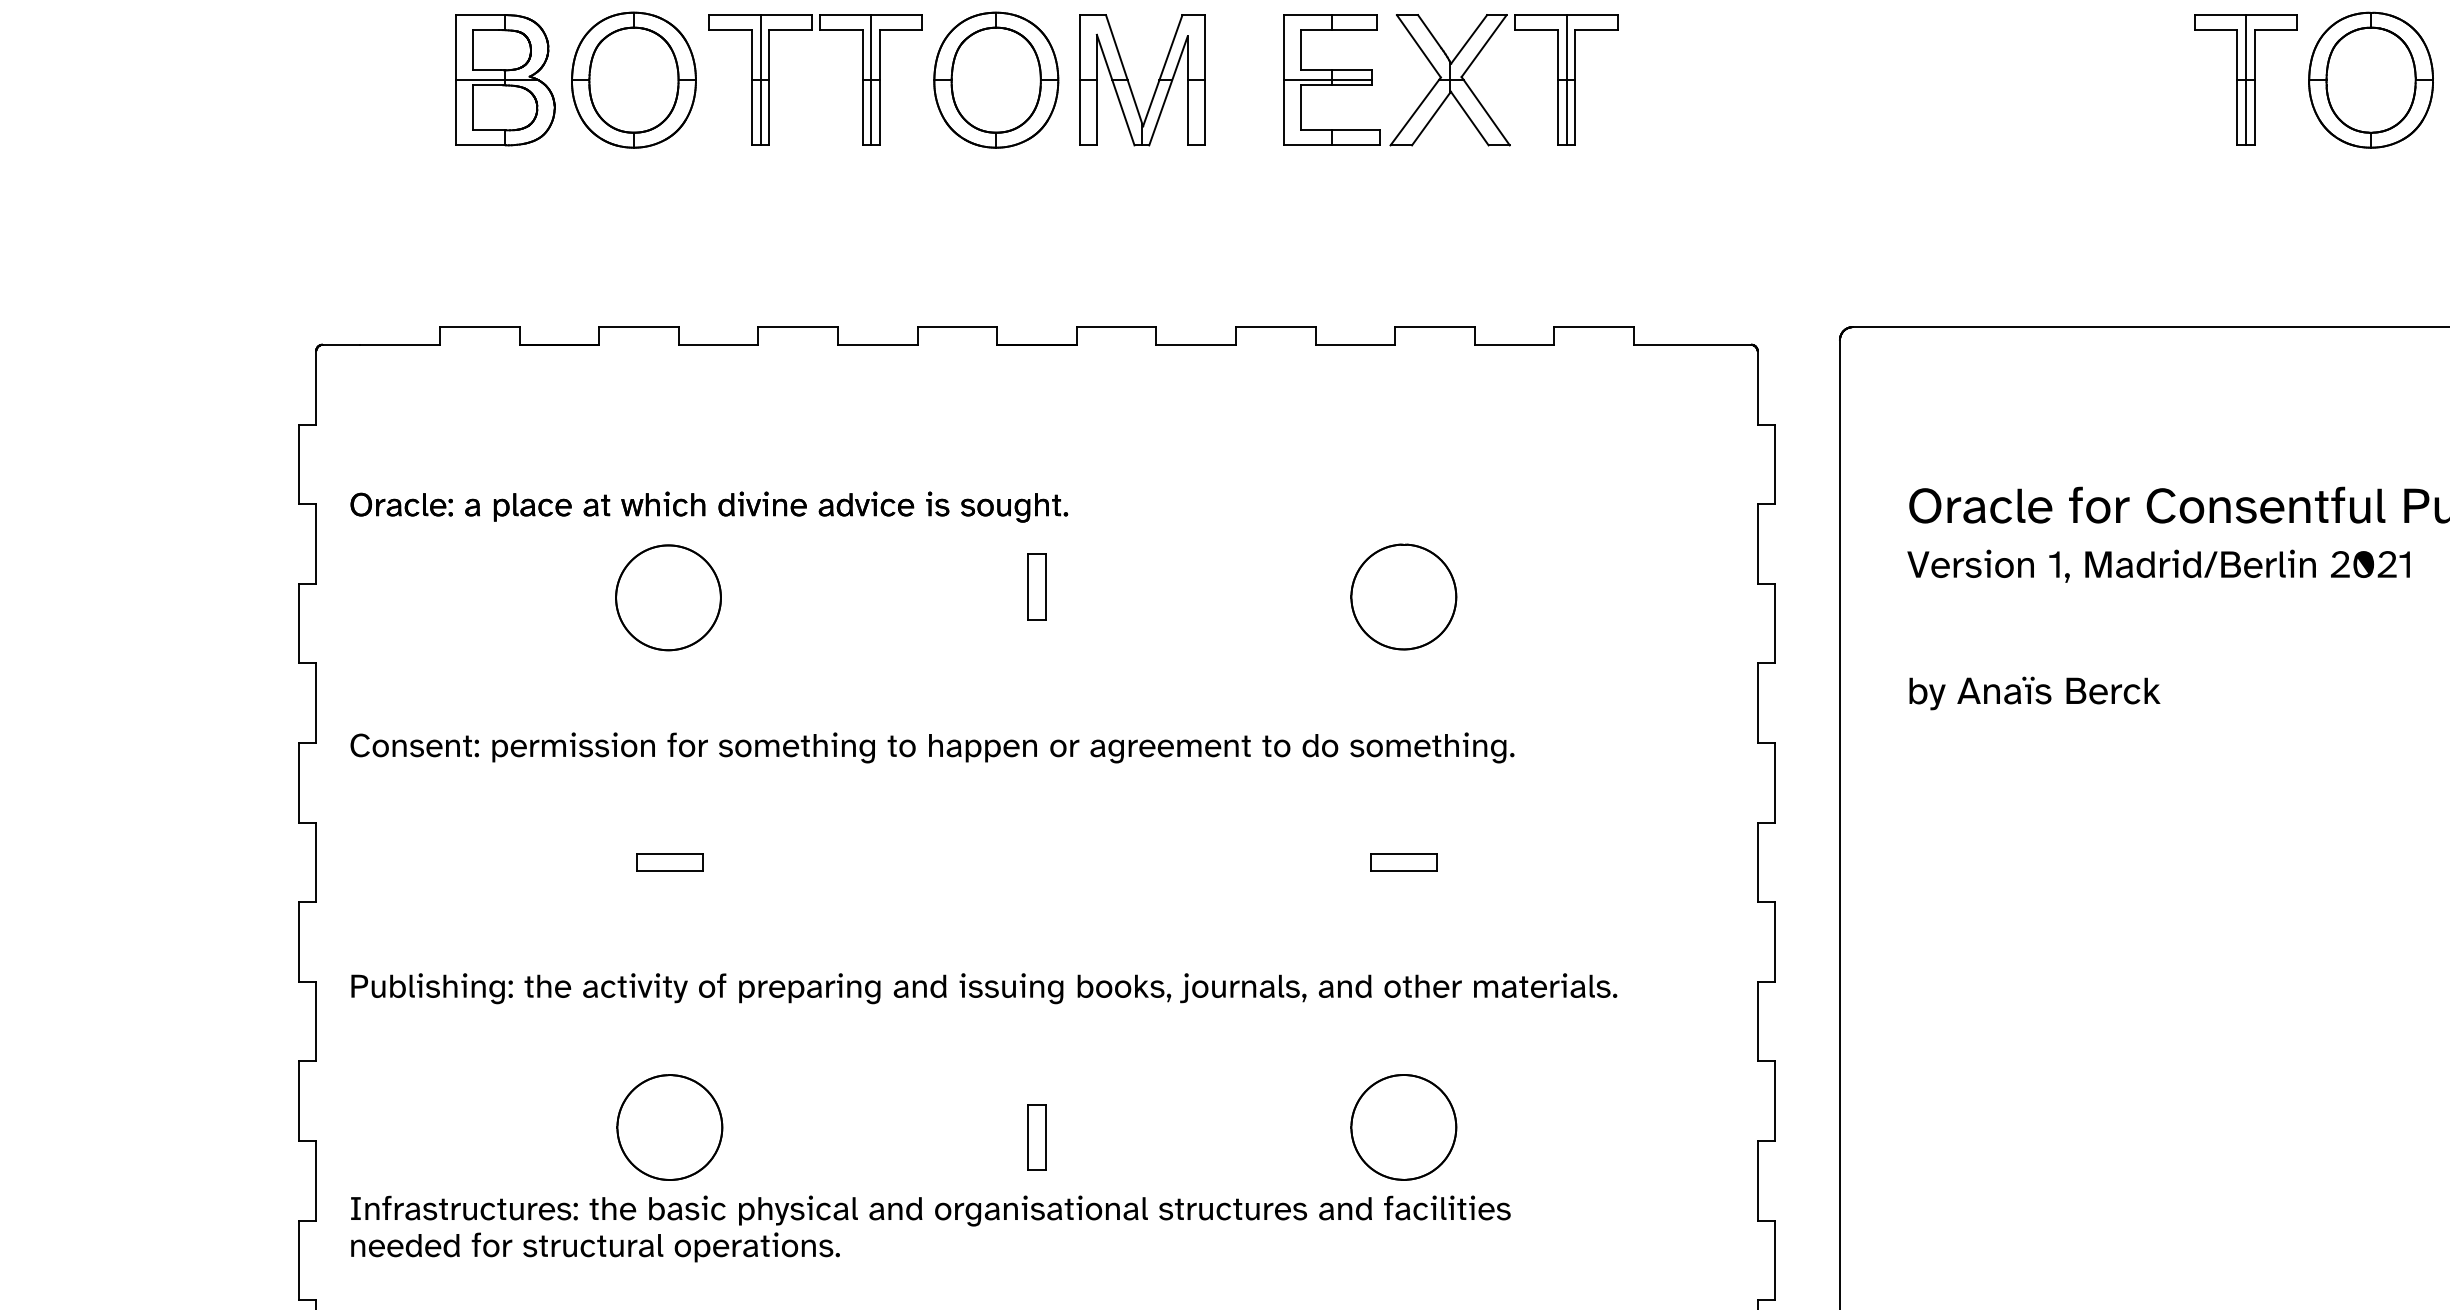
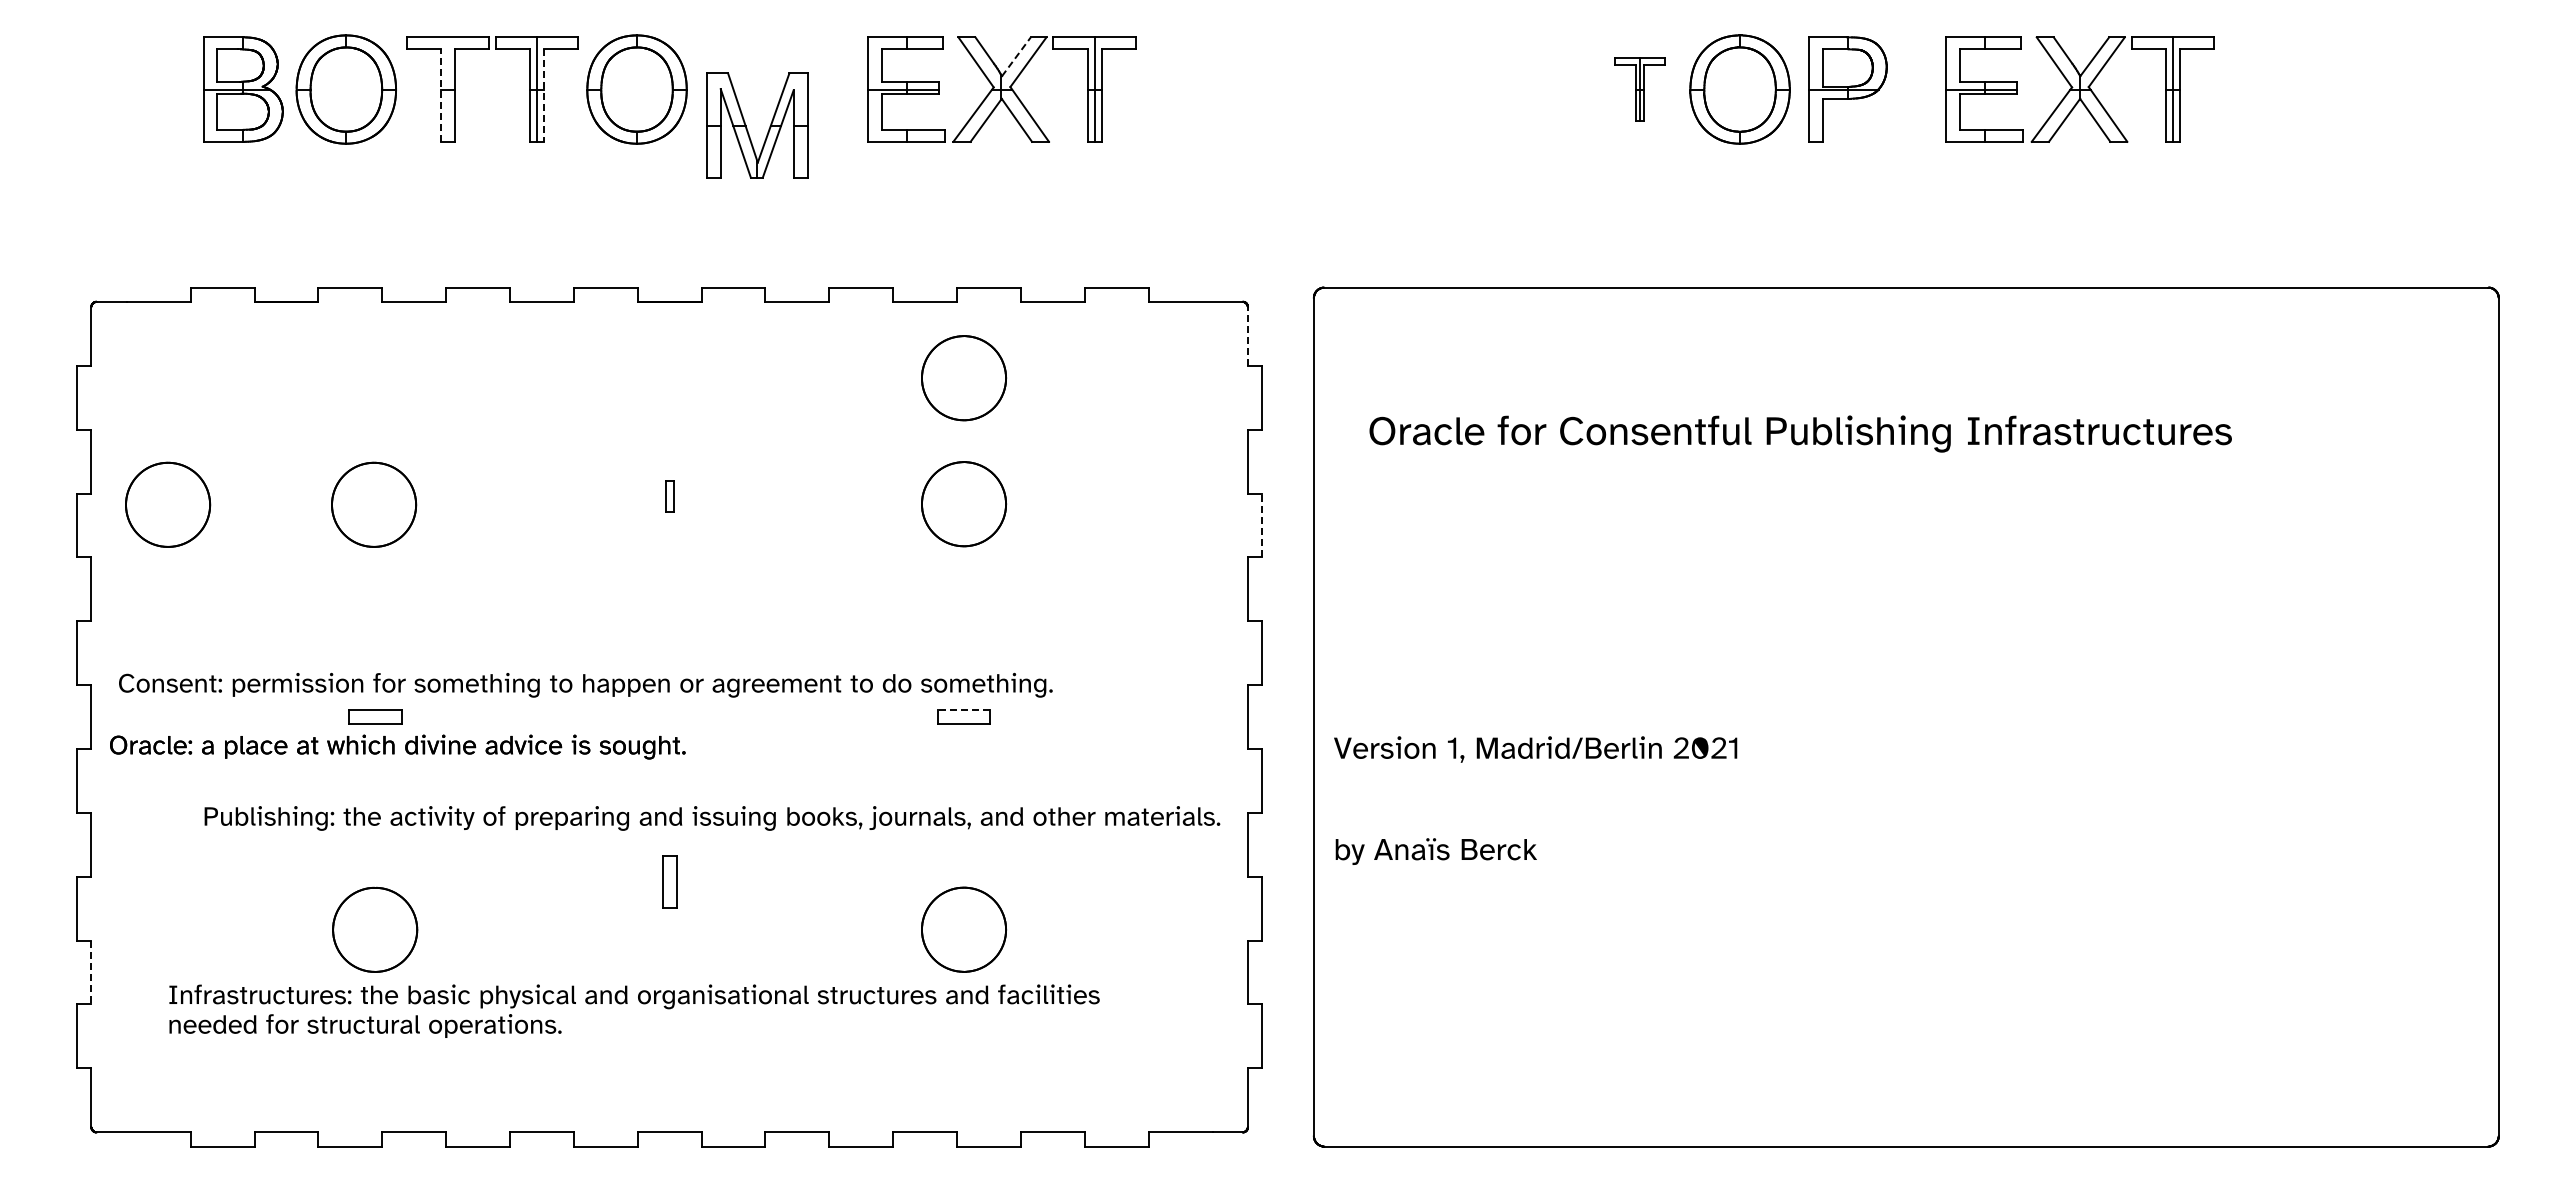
line: (1469, 38) -> (1016, 56), solid -> dashed
line: (761, 80) -> (448, 89), removed
part: (2245, 80) -> (1639, 89), size x0.6
part: (1130, 82) -> (747, 127), moved
line: (752, 87) -> (441, 95), solid -> dashed
line: (879, 88) -> (543, 96), solid -> dashed
line: (1757, 386) -> (1247, 335), solid -> dashed
part: (1404, 440) -> (964, 378), added
text: (708, 506) -> (397, 746), moved
part: (1036, 587) -> (669, 496), size x0.6
part: (412, 597) -> (168, 504), added
line: (1775, 623) -> (1262, 525), solid -> dashed
text: (2158, 629) -> (1535, 800), moved
text: (932, 746) -> (585, 684), moved
line: (1403, 854) -> (963, 710), solid -> dashed
text: (984, 988) -> (712, 818), moved
part: (1036, 1137) -> (669, 881), moved
line: (316, 1180) -> (91, 972), solid -> dashed
text: (930, 1228) -> (634, 1010), moved

